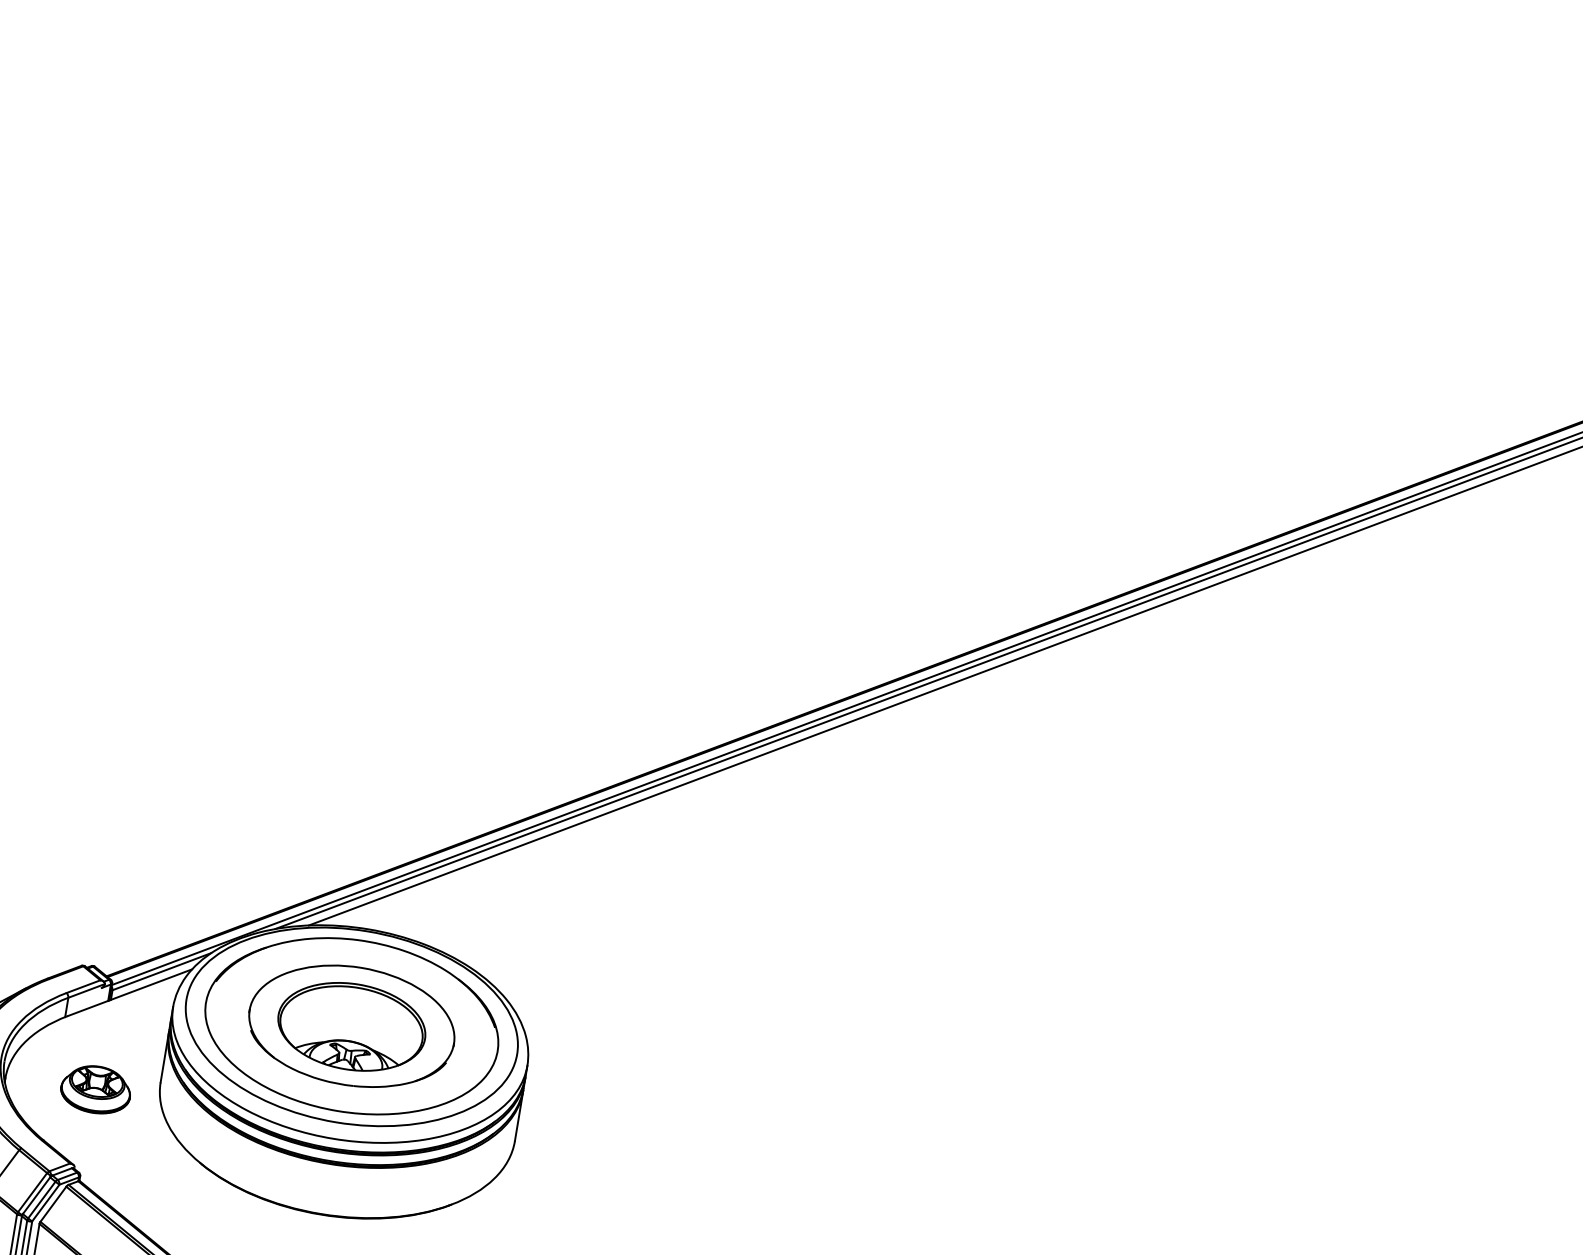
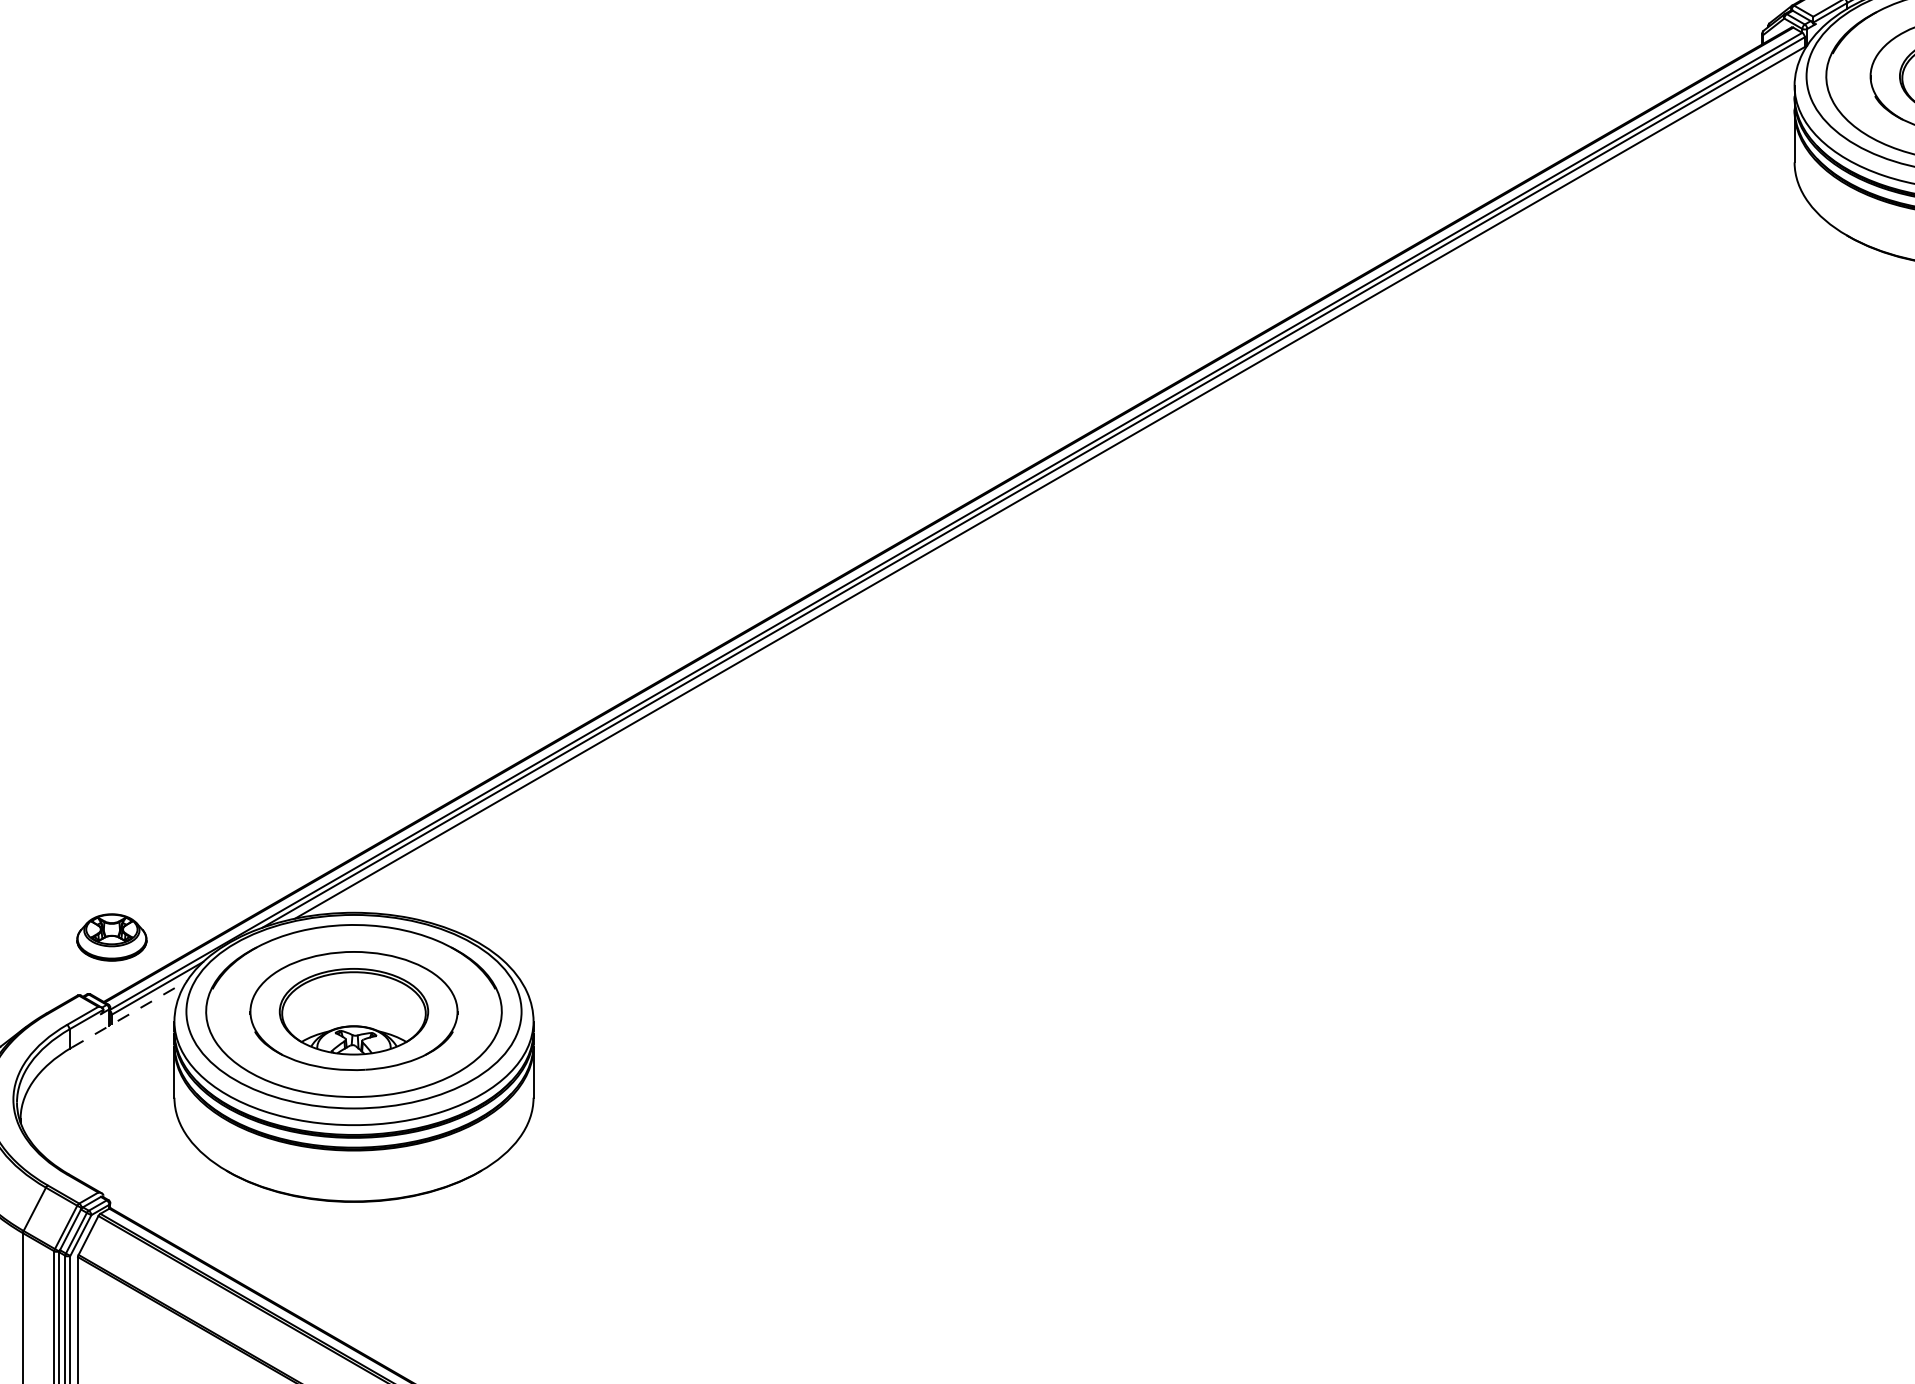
line: (130, 993) -> (130, 1014), solid -> dashed
part: (95, 1089) -> (111, 937), moved

